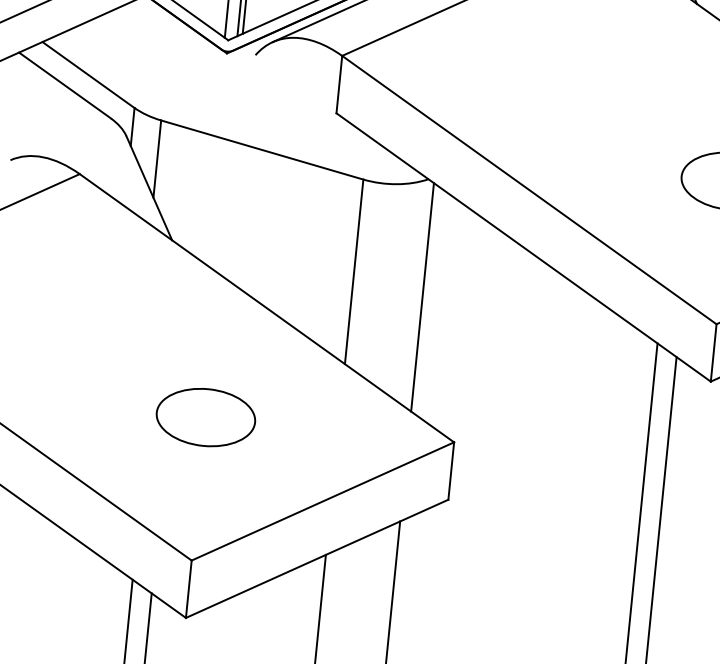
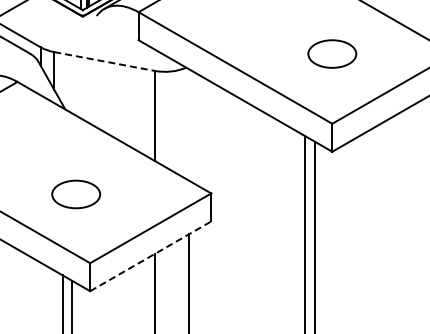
line: (264, 150) -> (105, 61), solid -> dashed
line: (423, 296) -> (189, 124), removed
part: (206, 417) -> (76, 194), moved
line: (316, 559) -> (150, 256), solid -> dashed

